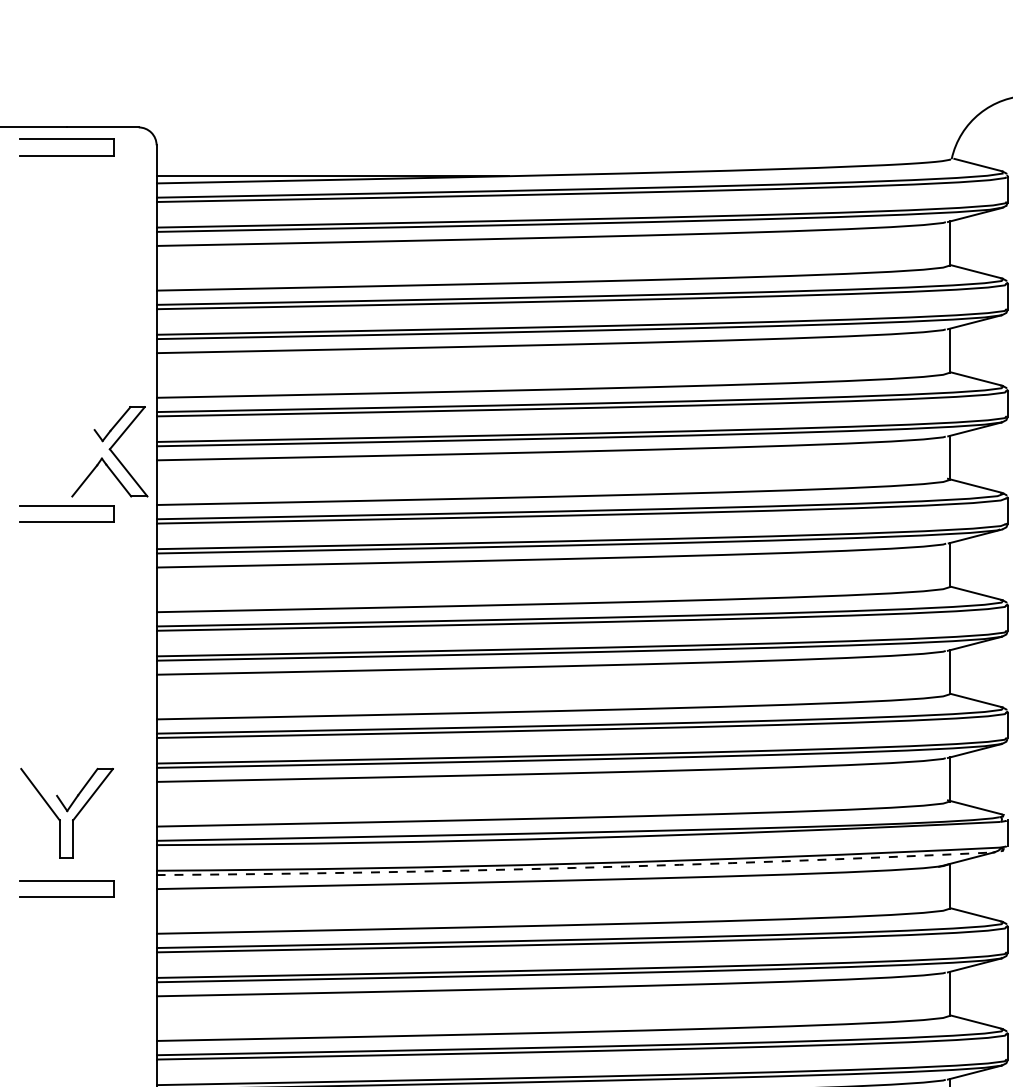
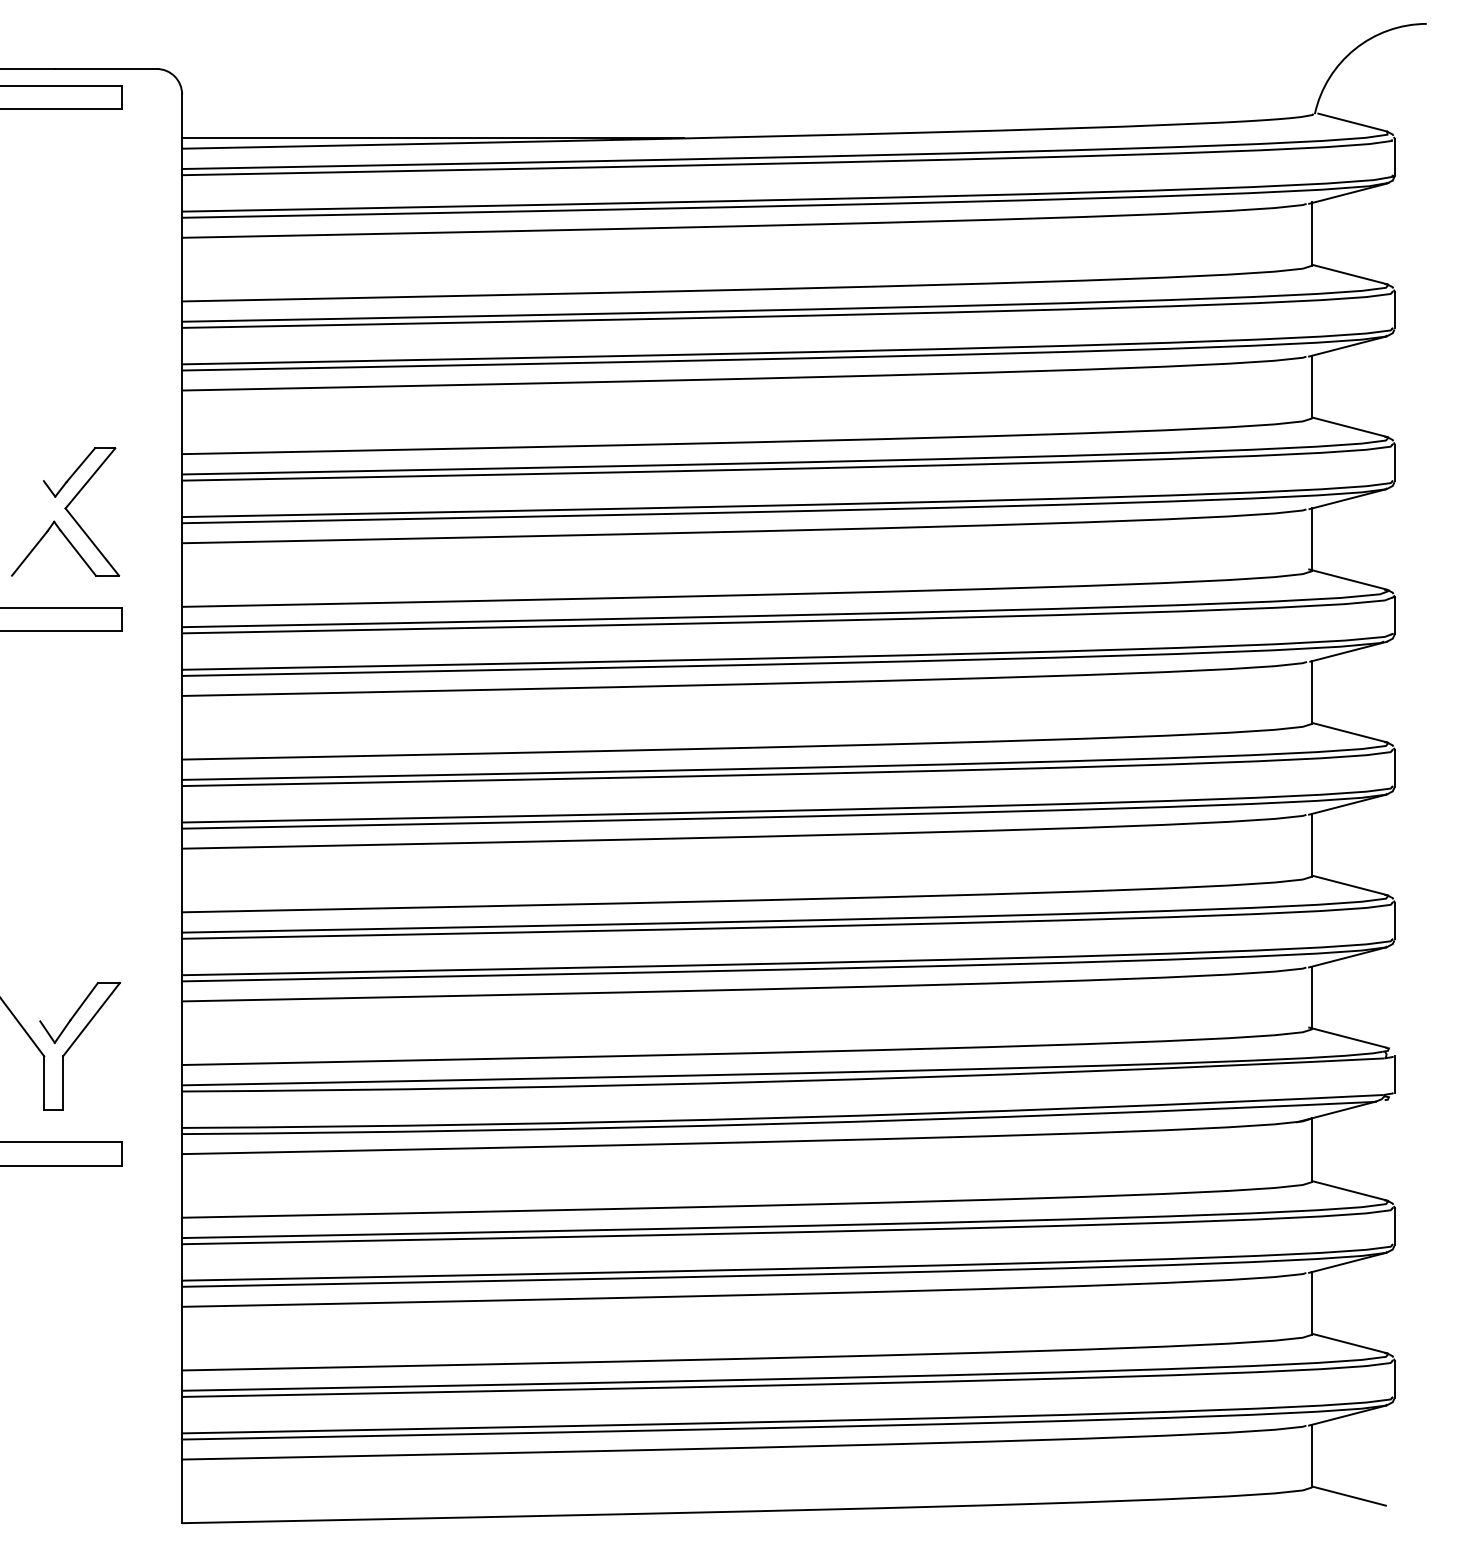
part: (109, 451) -> (65, 511), moved
arc: (575, 867) -> (778, 1123), dashed -> solid

